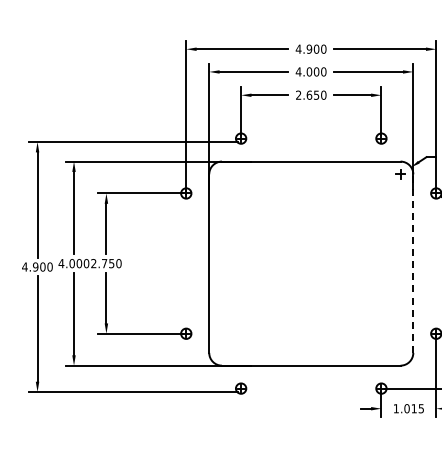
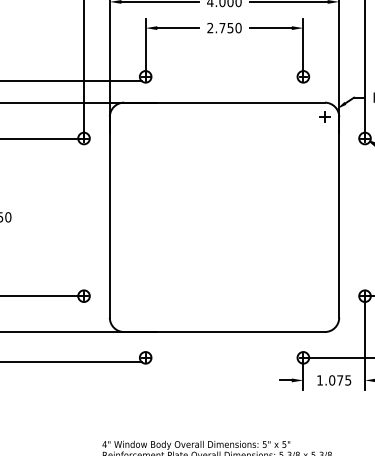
text: (309, 94) -> (222, 27), 2.650 -> 2.750
line: (413, 263) -> (339, 217), dashed -> solid
text: (413, 408) -> (339, 380), 1.015 -> 1.075

